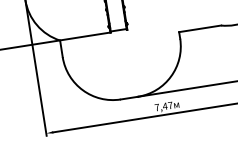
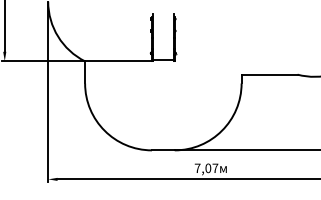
text: (165, 106) -> (208, 168), 7,47 -> 7,07

